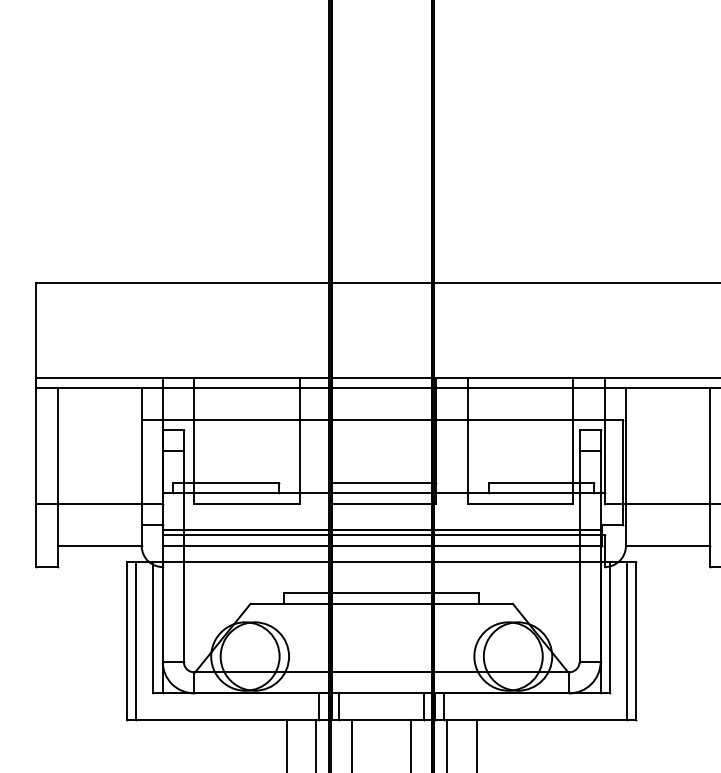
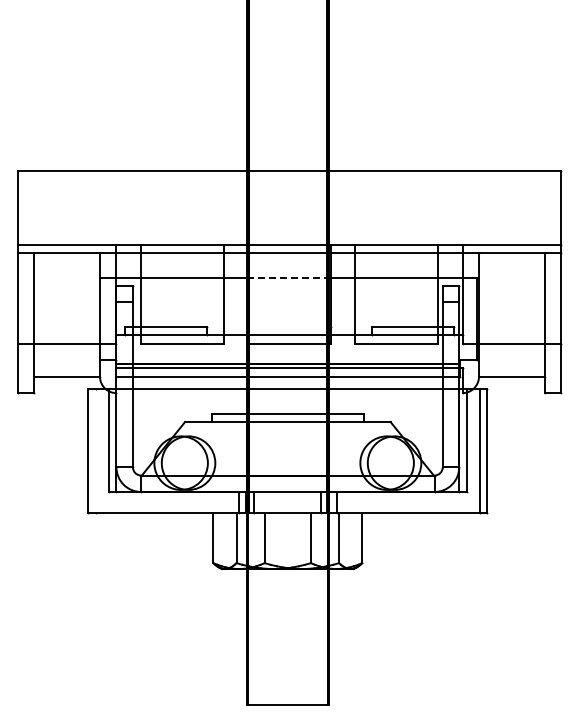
line: (382, 419) -> (288, 277), solid -> dashed
line: (383, 483) -> (289, 327), removed
line: (135, 640) -> (95, 450), removed

